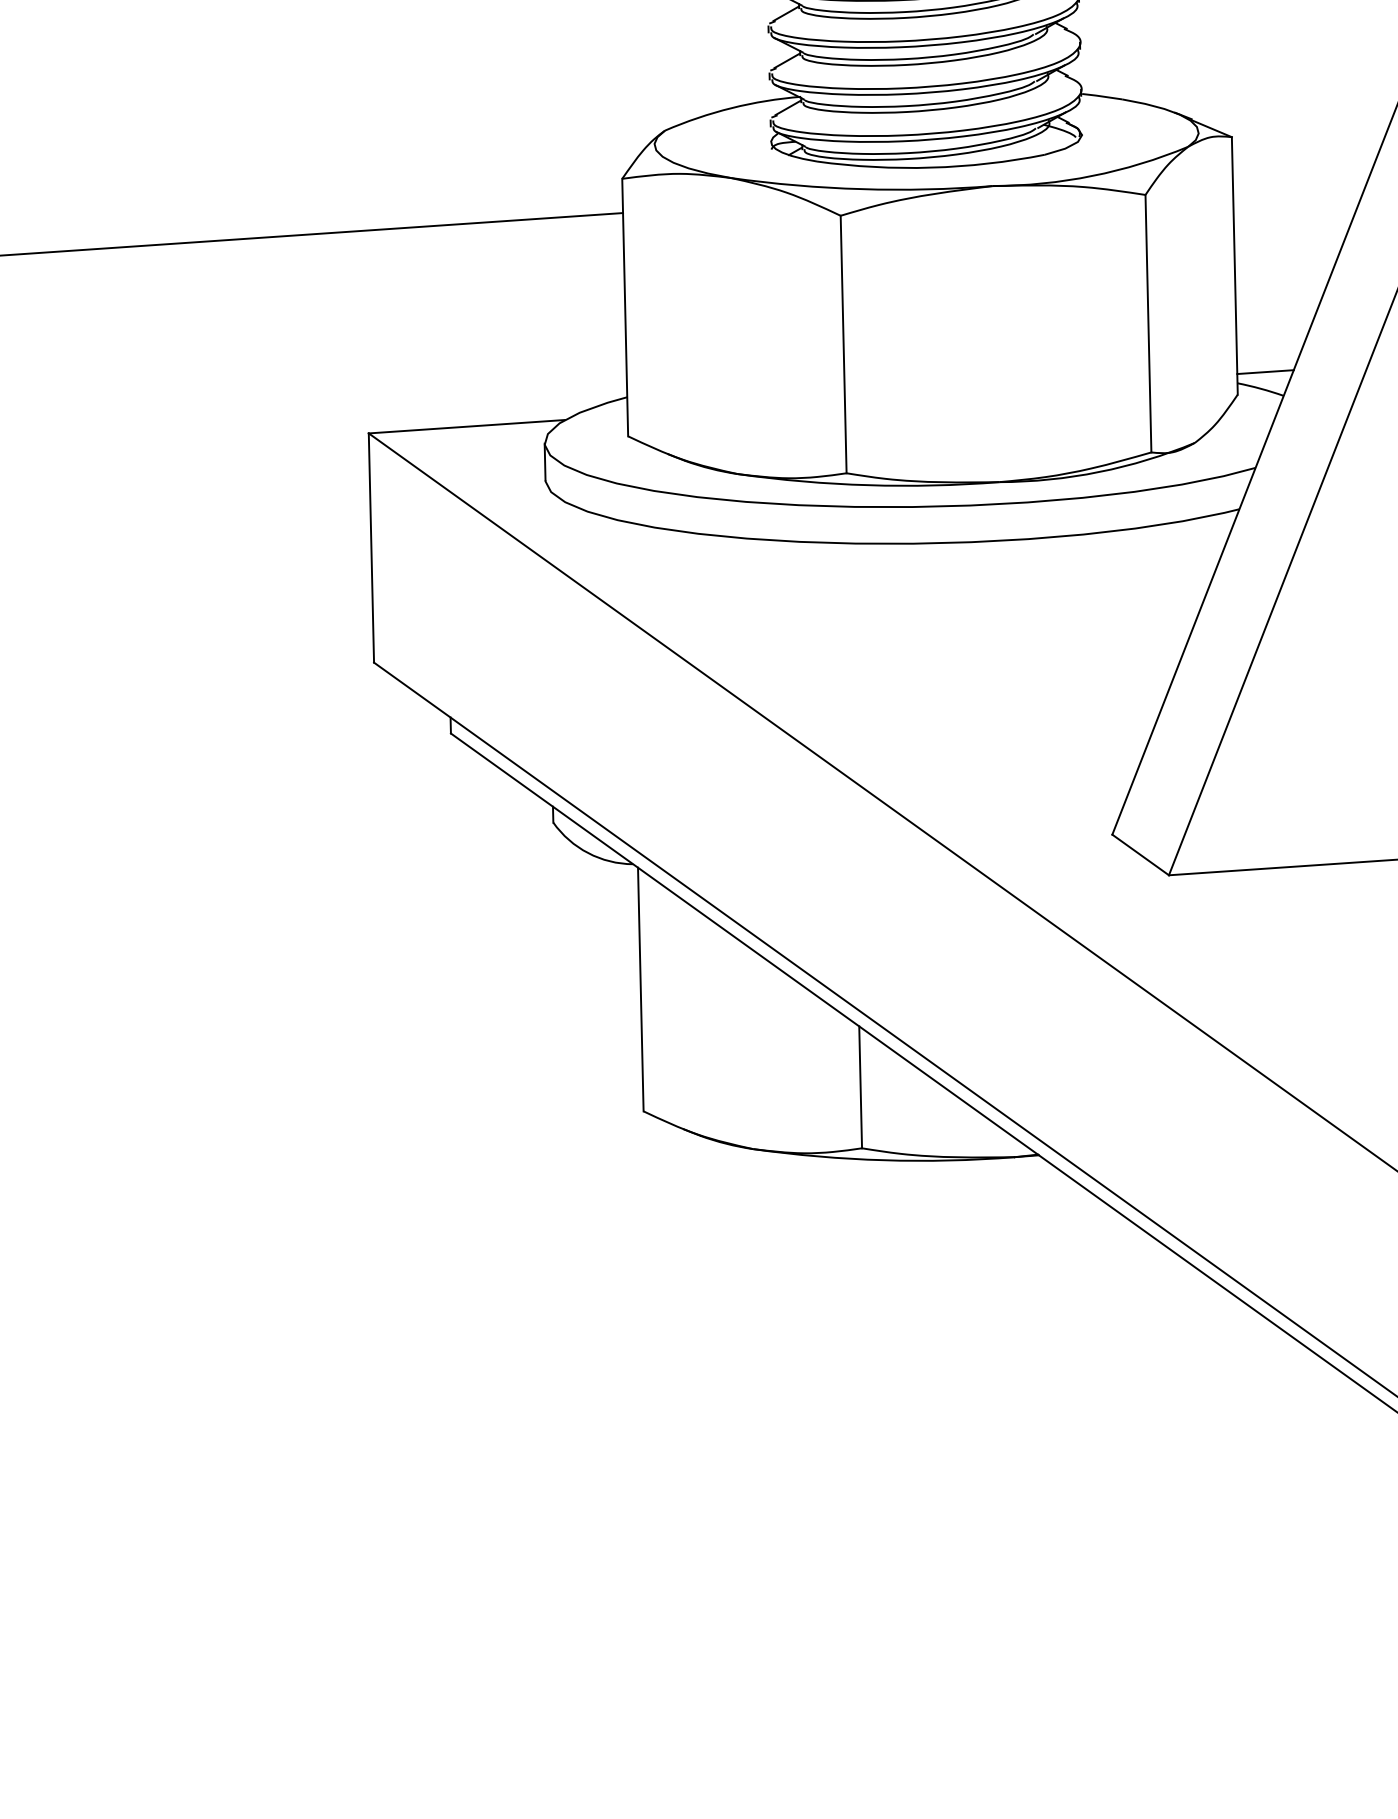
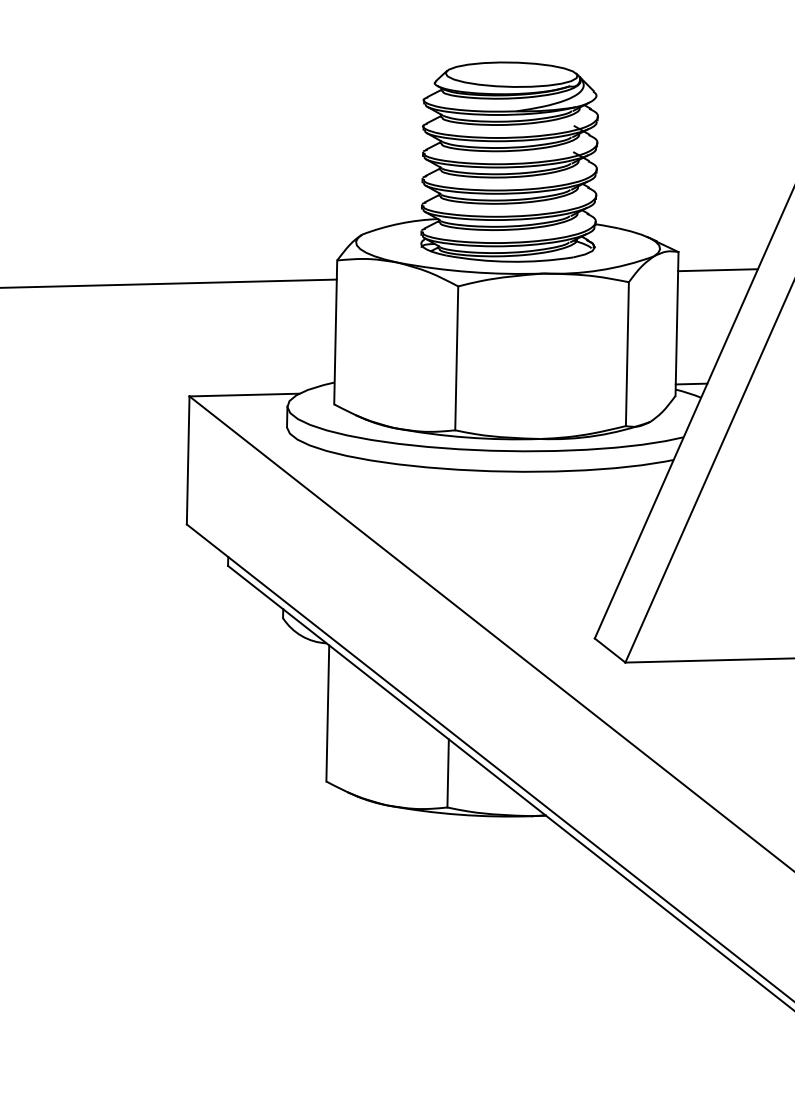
line: (1302, 167) -> (717, 270), added

